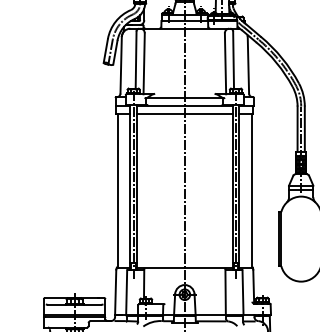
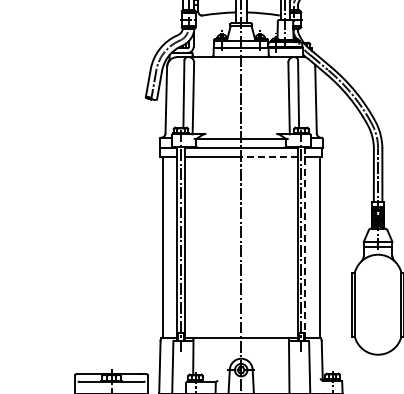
line: (208, 113) -> (268, 157), solid -> dashed
line: (239, 187) -> (305, 243), solid -> dashed

